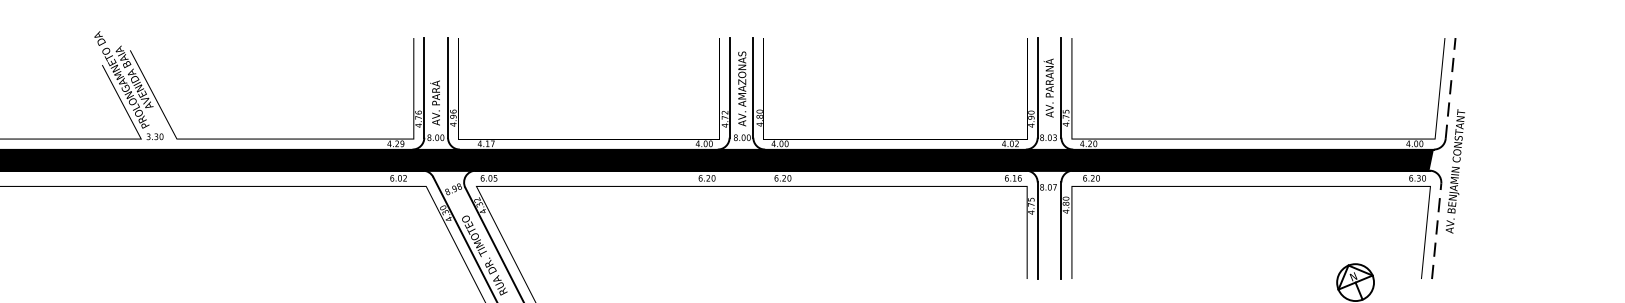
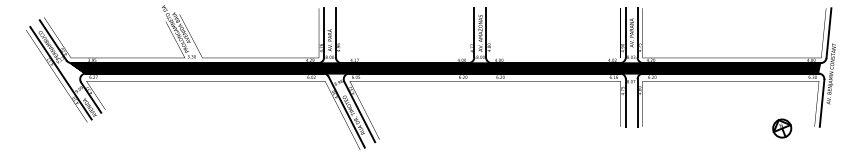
line: (1449, 89) -> (828, 33), dashed -> solid
line: (1437, 231) -> (822, 103), dashed -> solid

